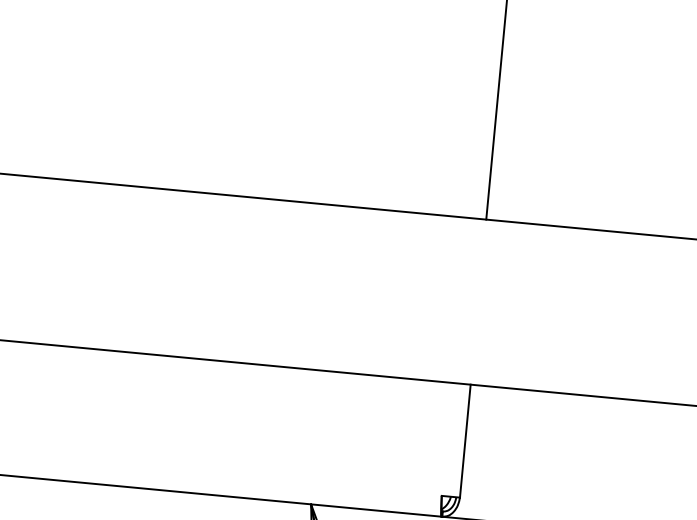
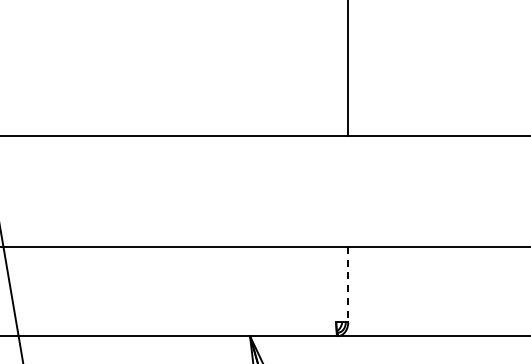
line: (465, 440) -> (348, 284), solid -> dashed

